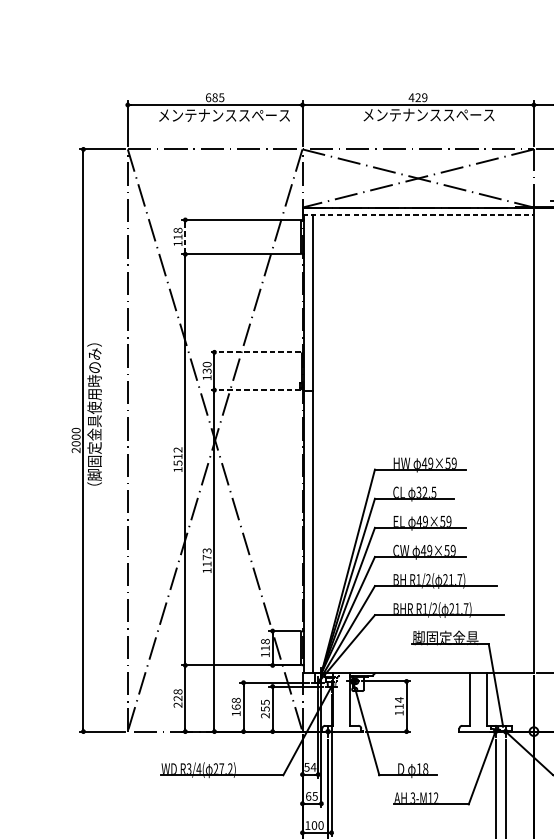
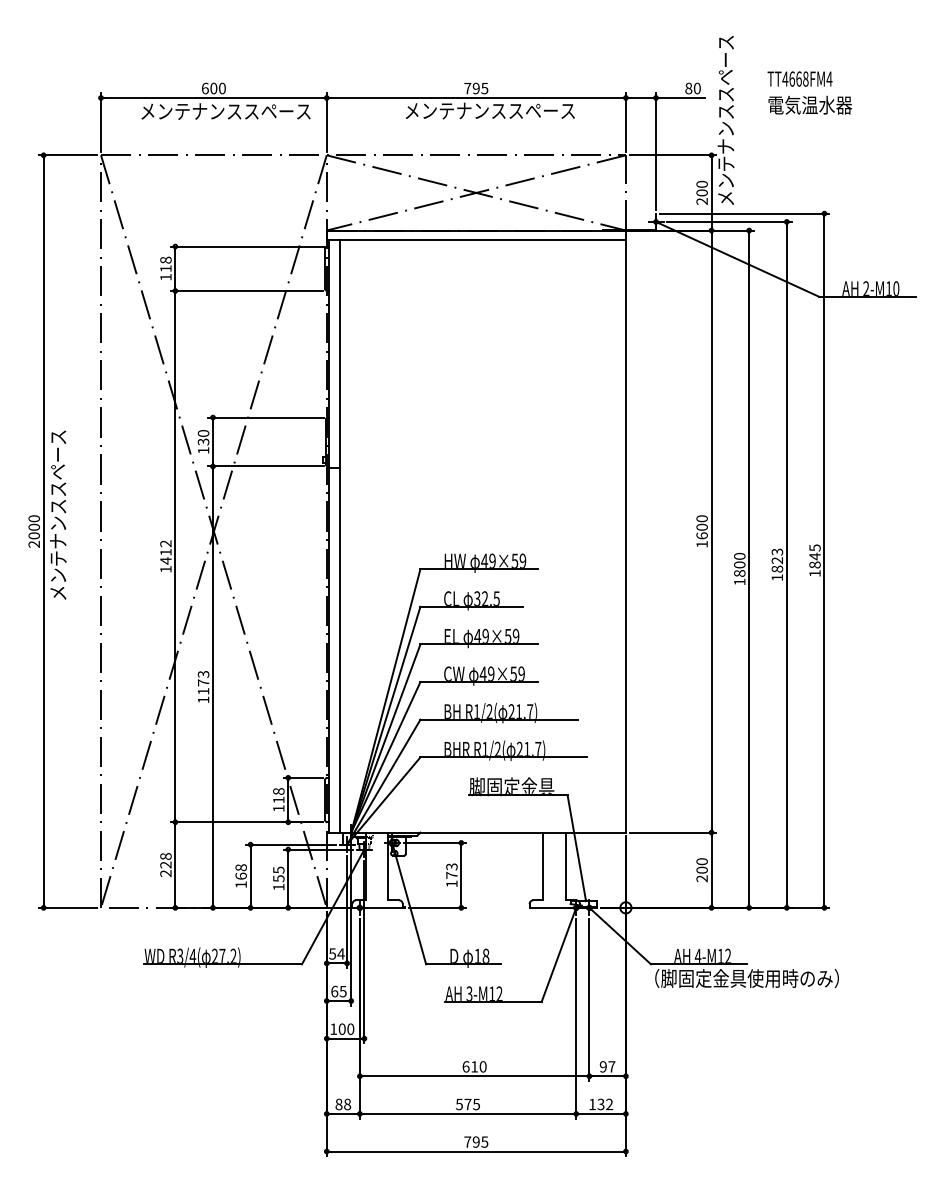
text: (217, 97) -> (217, 88), 685 -> 600
text: (417, 97) -> (475, 88), 429 -> 795
line: (418, 215) -> (476, 240), dashed -> solid
line: (185, 237) -> (175, 269), dashed -> solid
line: (255, 352) -> (265, 417), dashed -> solid
line: (255, 390) -> (265, 466), dashed -> solid
text: (94, 418) -> (57, 502), （脚固定金具使用時のみ） -> メンテナンススペース
text: (177, 462) -> (165, 560), 1512 -> 1412
text: (398, 702) -> (451, 870), 114 -> 173
text: (265, 715) -> (278, 886), 255 -> 155

